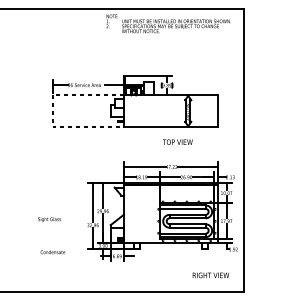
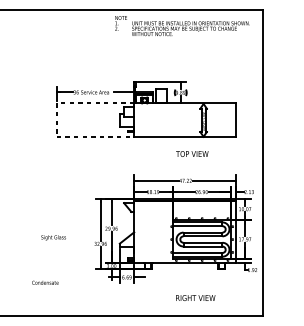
text: (52, 252) -> (44, 283), moved
text: (210, 275) -> (195, 298), moved

